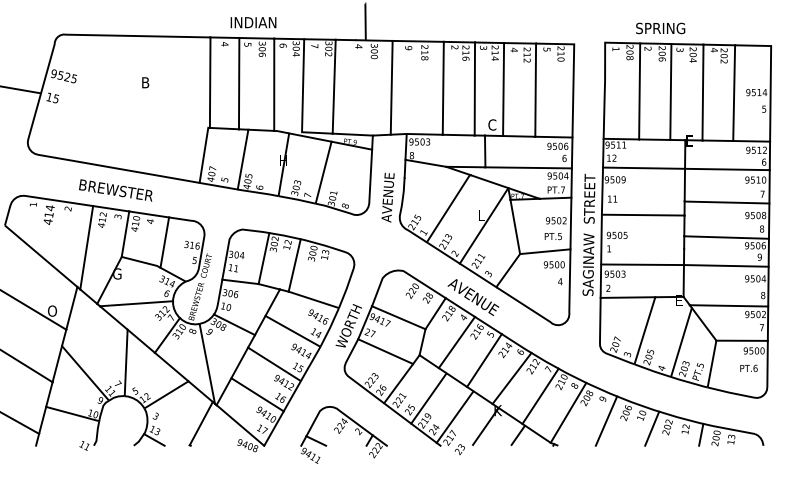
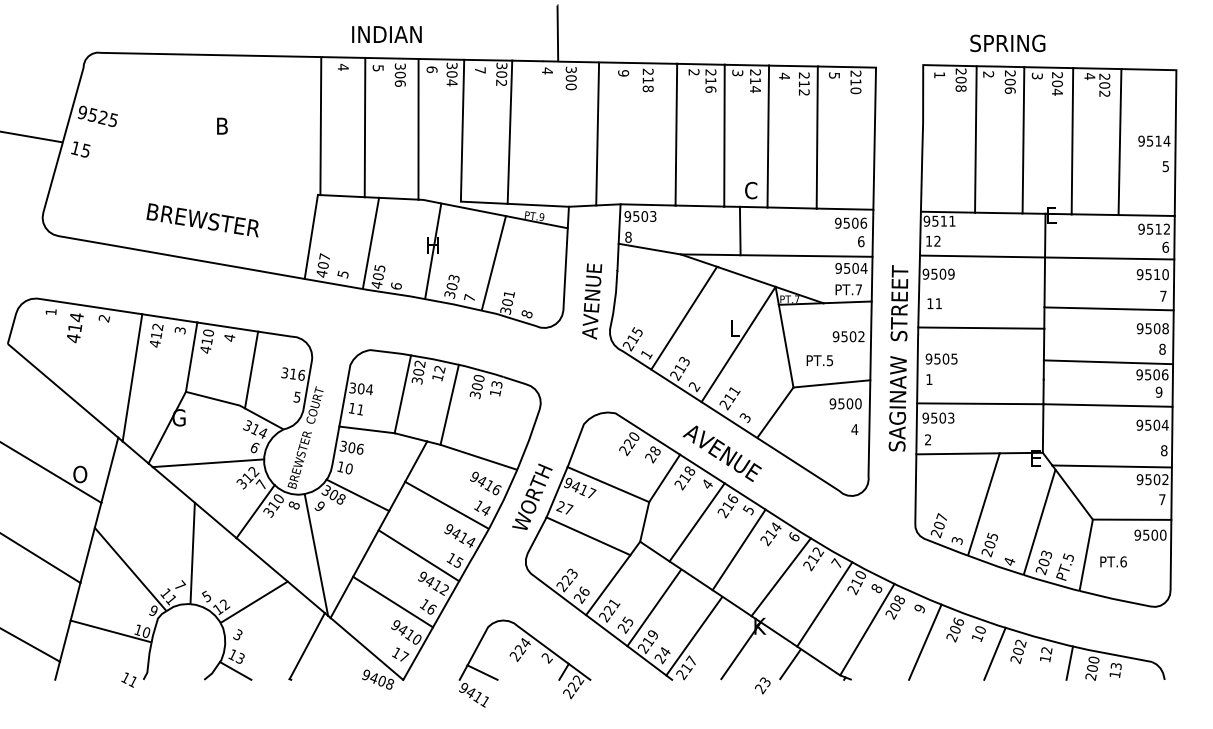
text: (115, 190) -> (202, 220), moved
text: (552, 236) -> (818, 360), moved
text: (748, 367) -> (1112, 560), moved
text: (459, 449) -> (762, 685), moved

